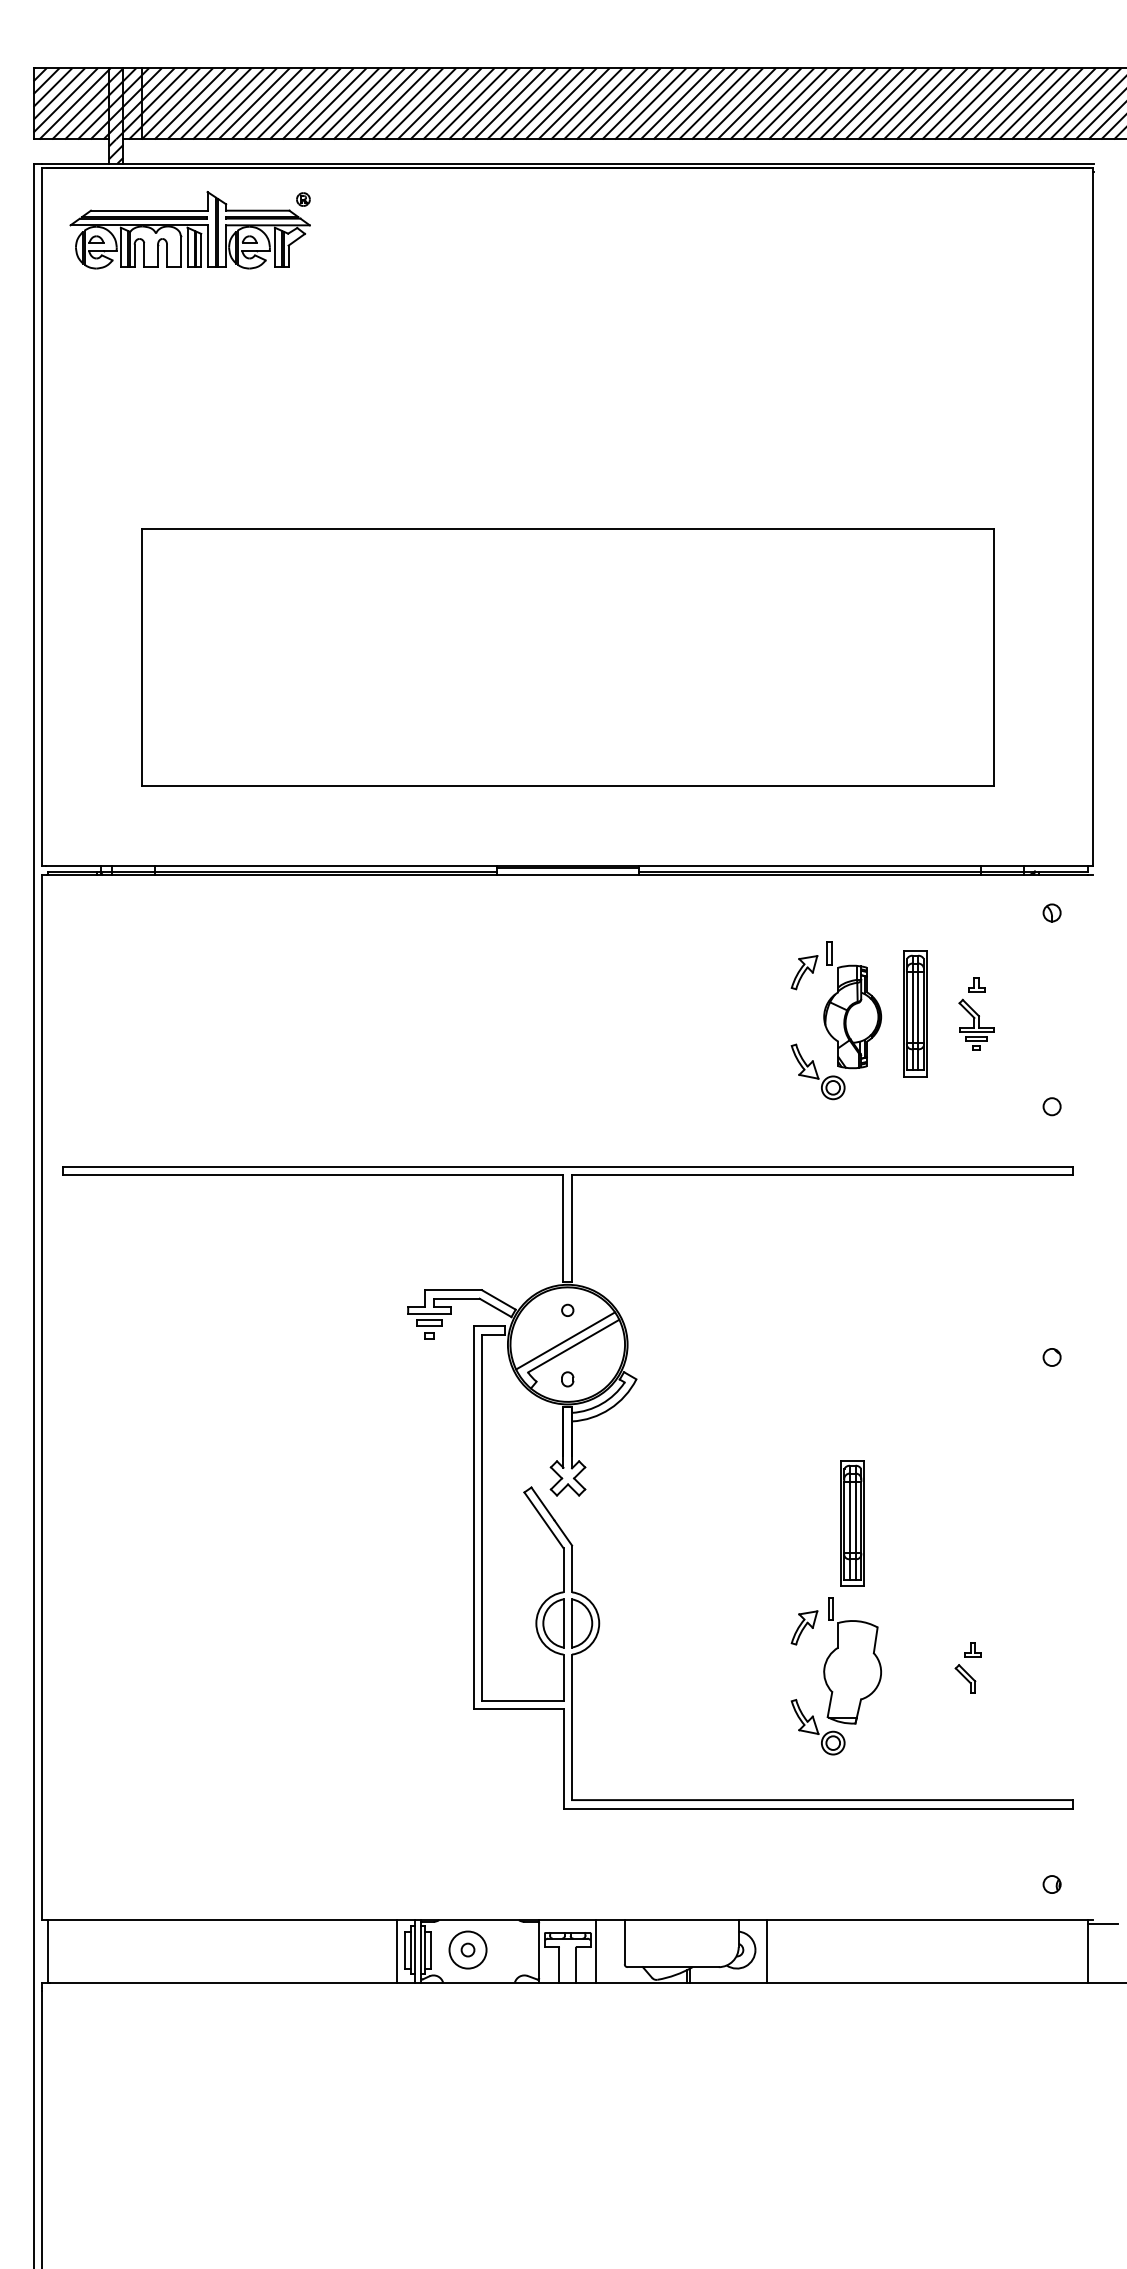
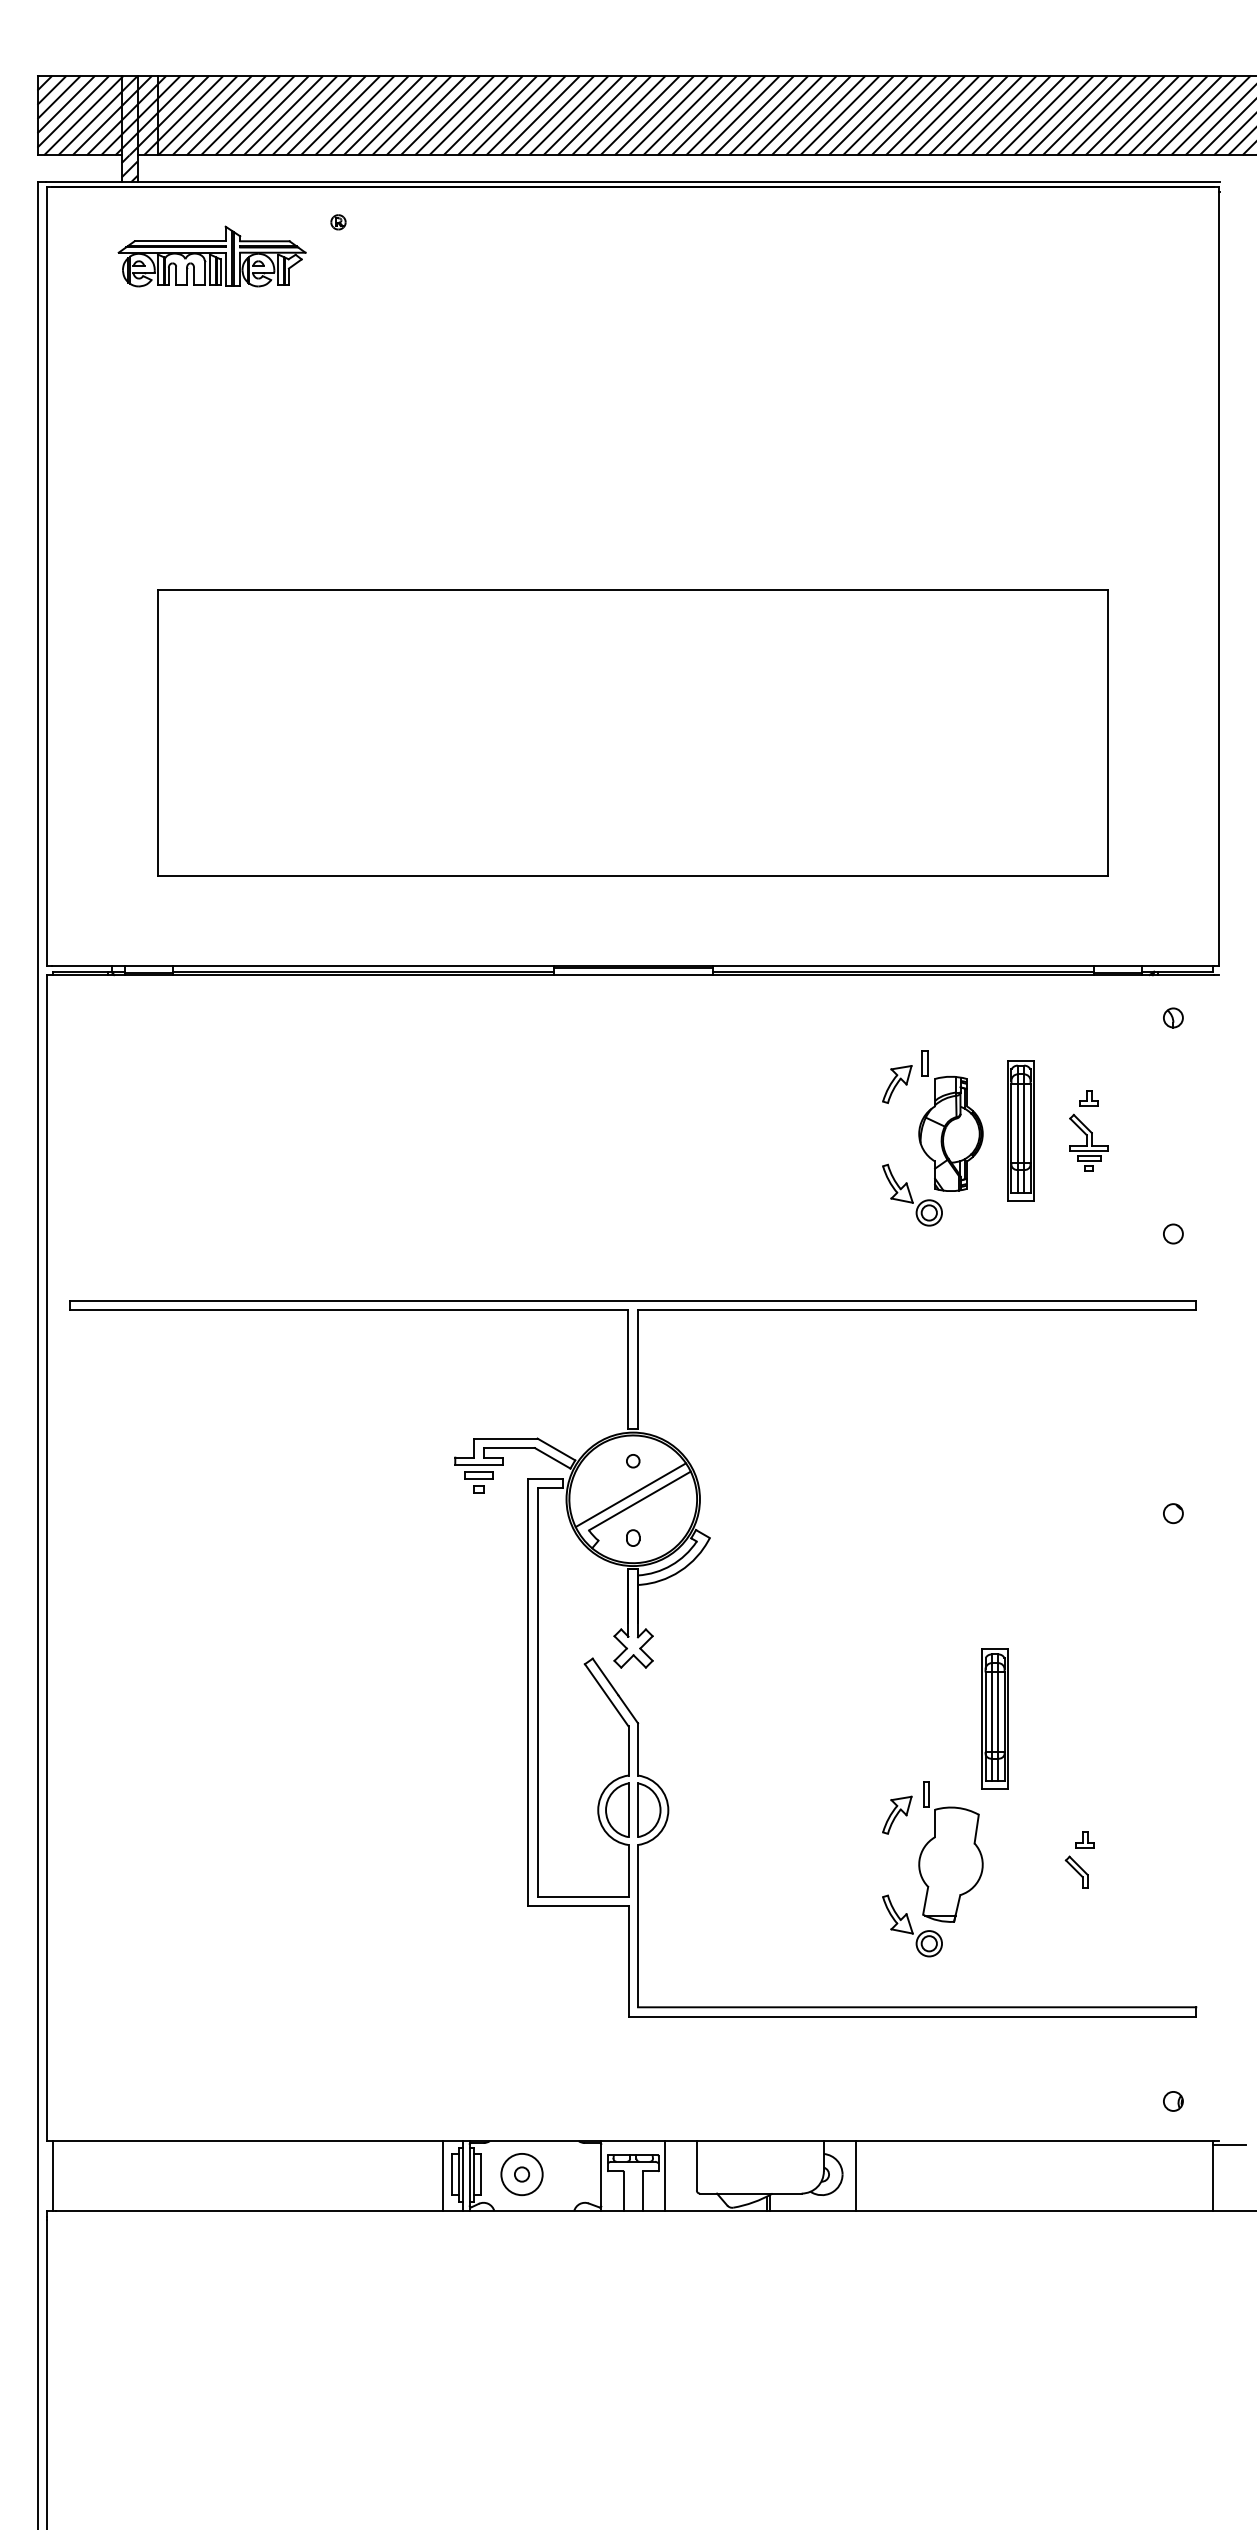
part: (189, 230) -> (211, 256), size x0.7
part: (852, 1523) -> (994, 1718), moved

